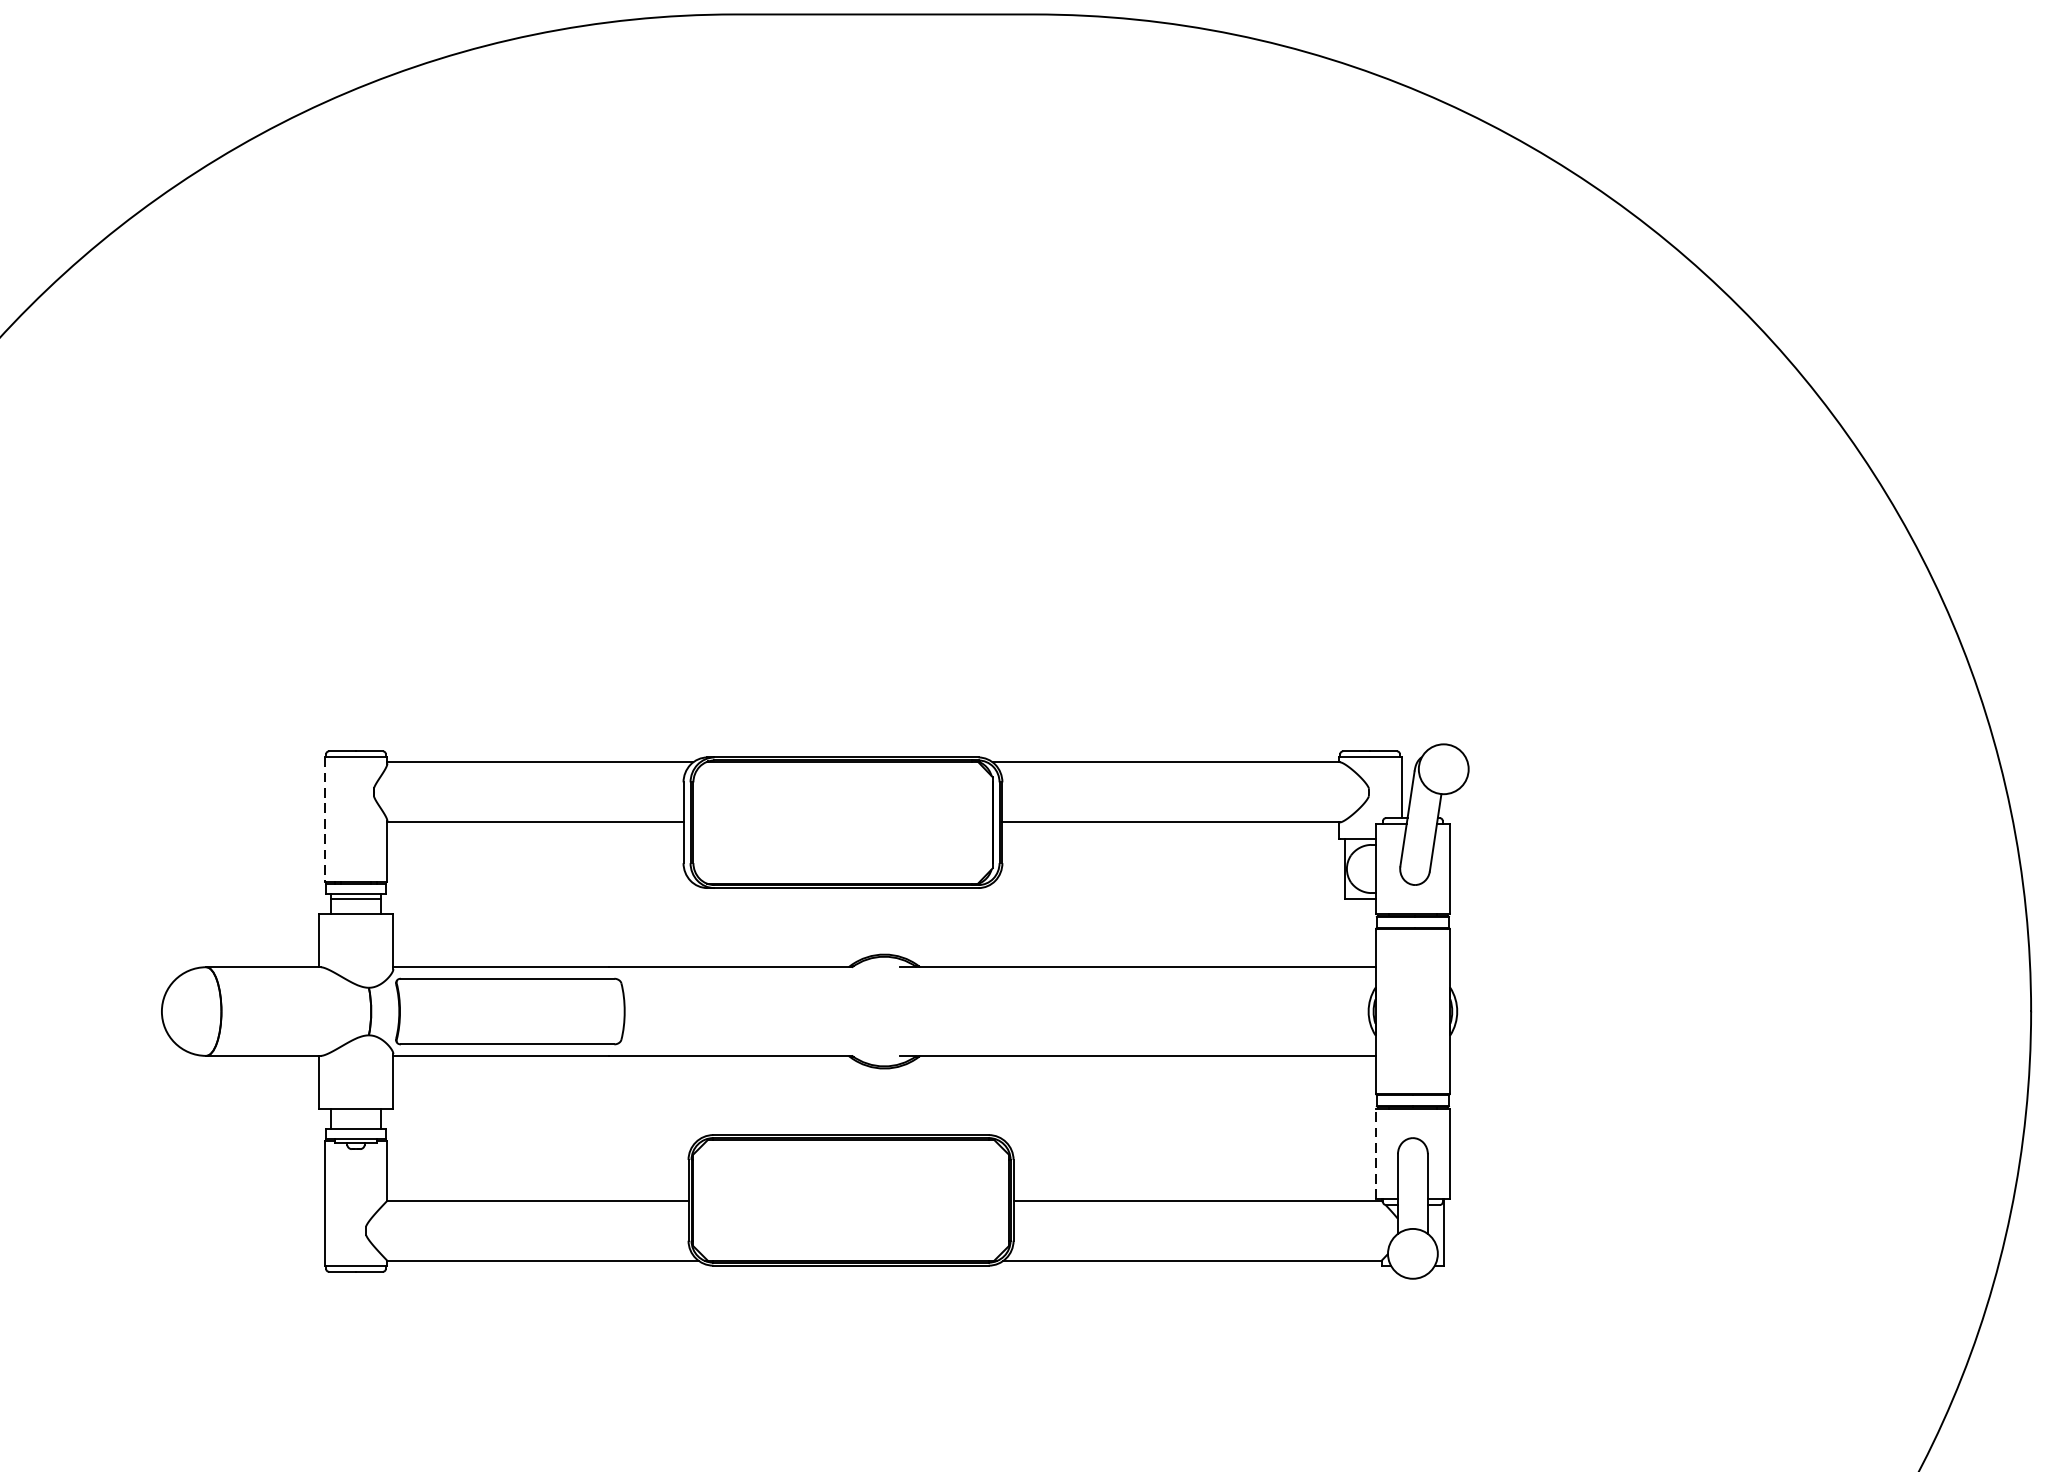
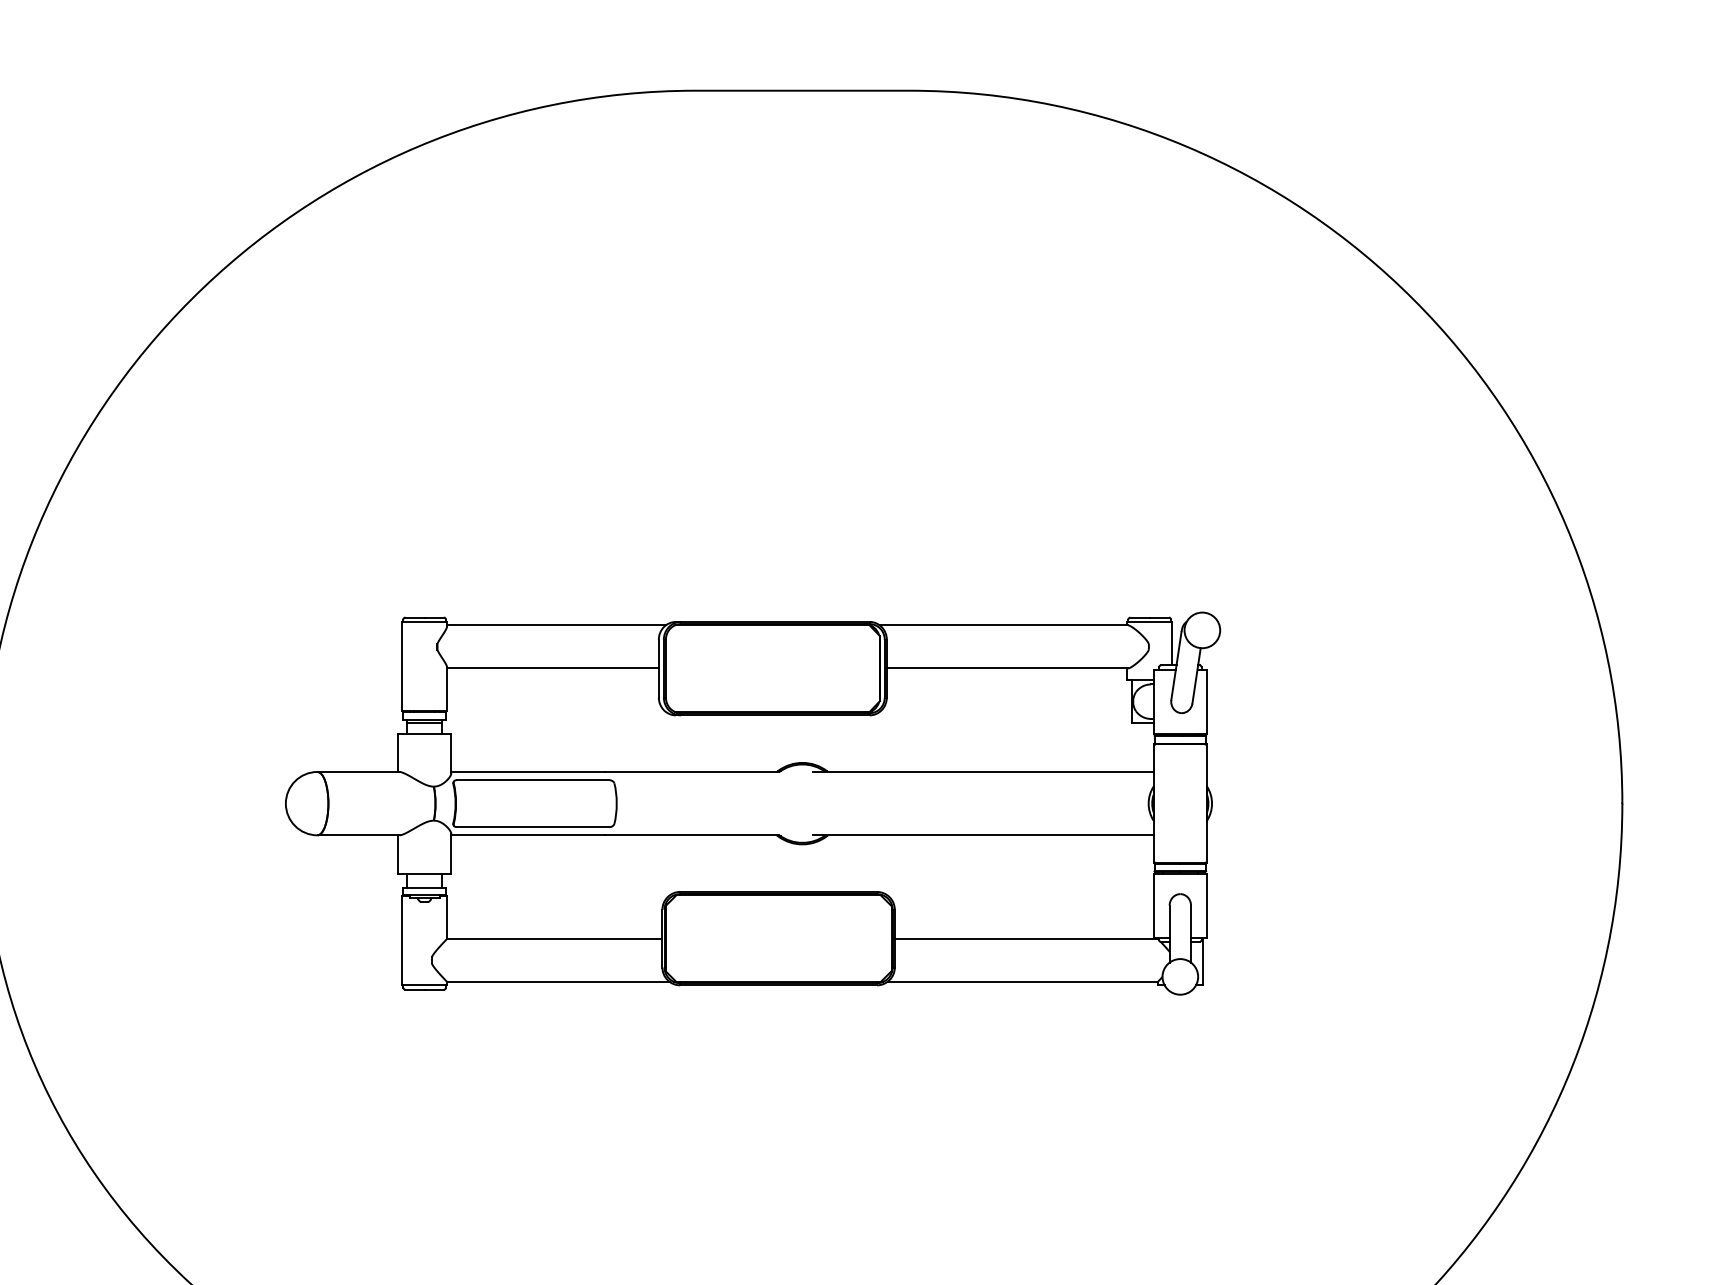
line: (325, 819) -> (402, 666), dashed -> solid
line: (1375, 1154) -> (1153, 905), dashed -> solid

